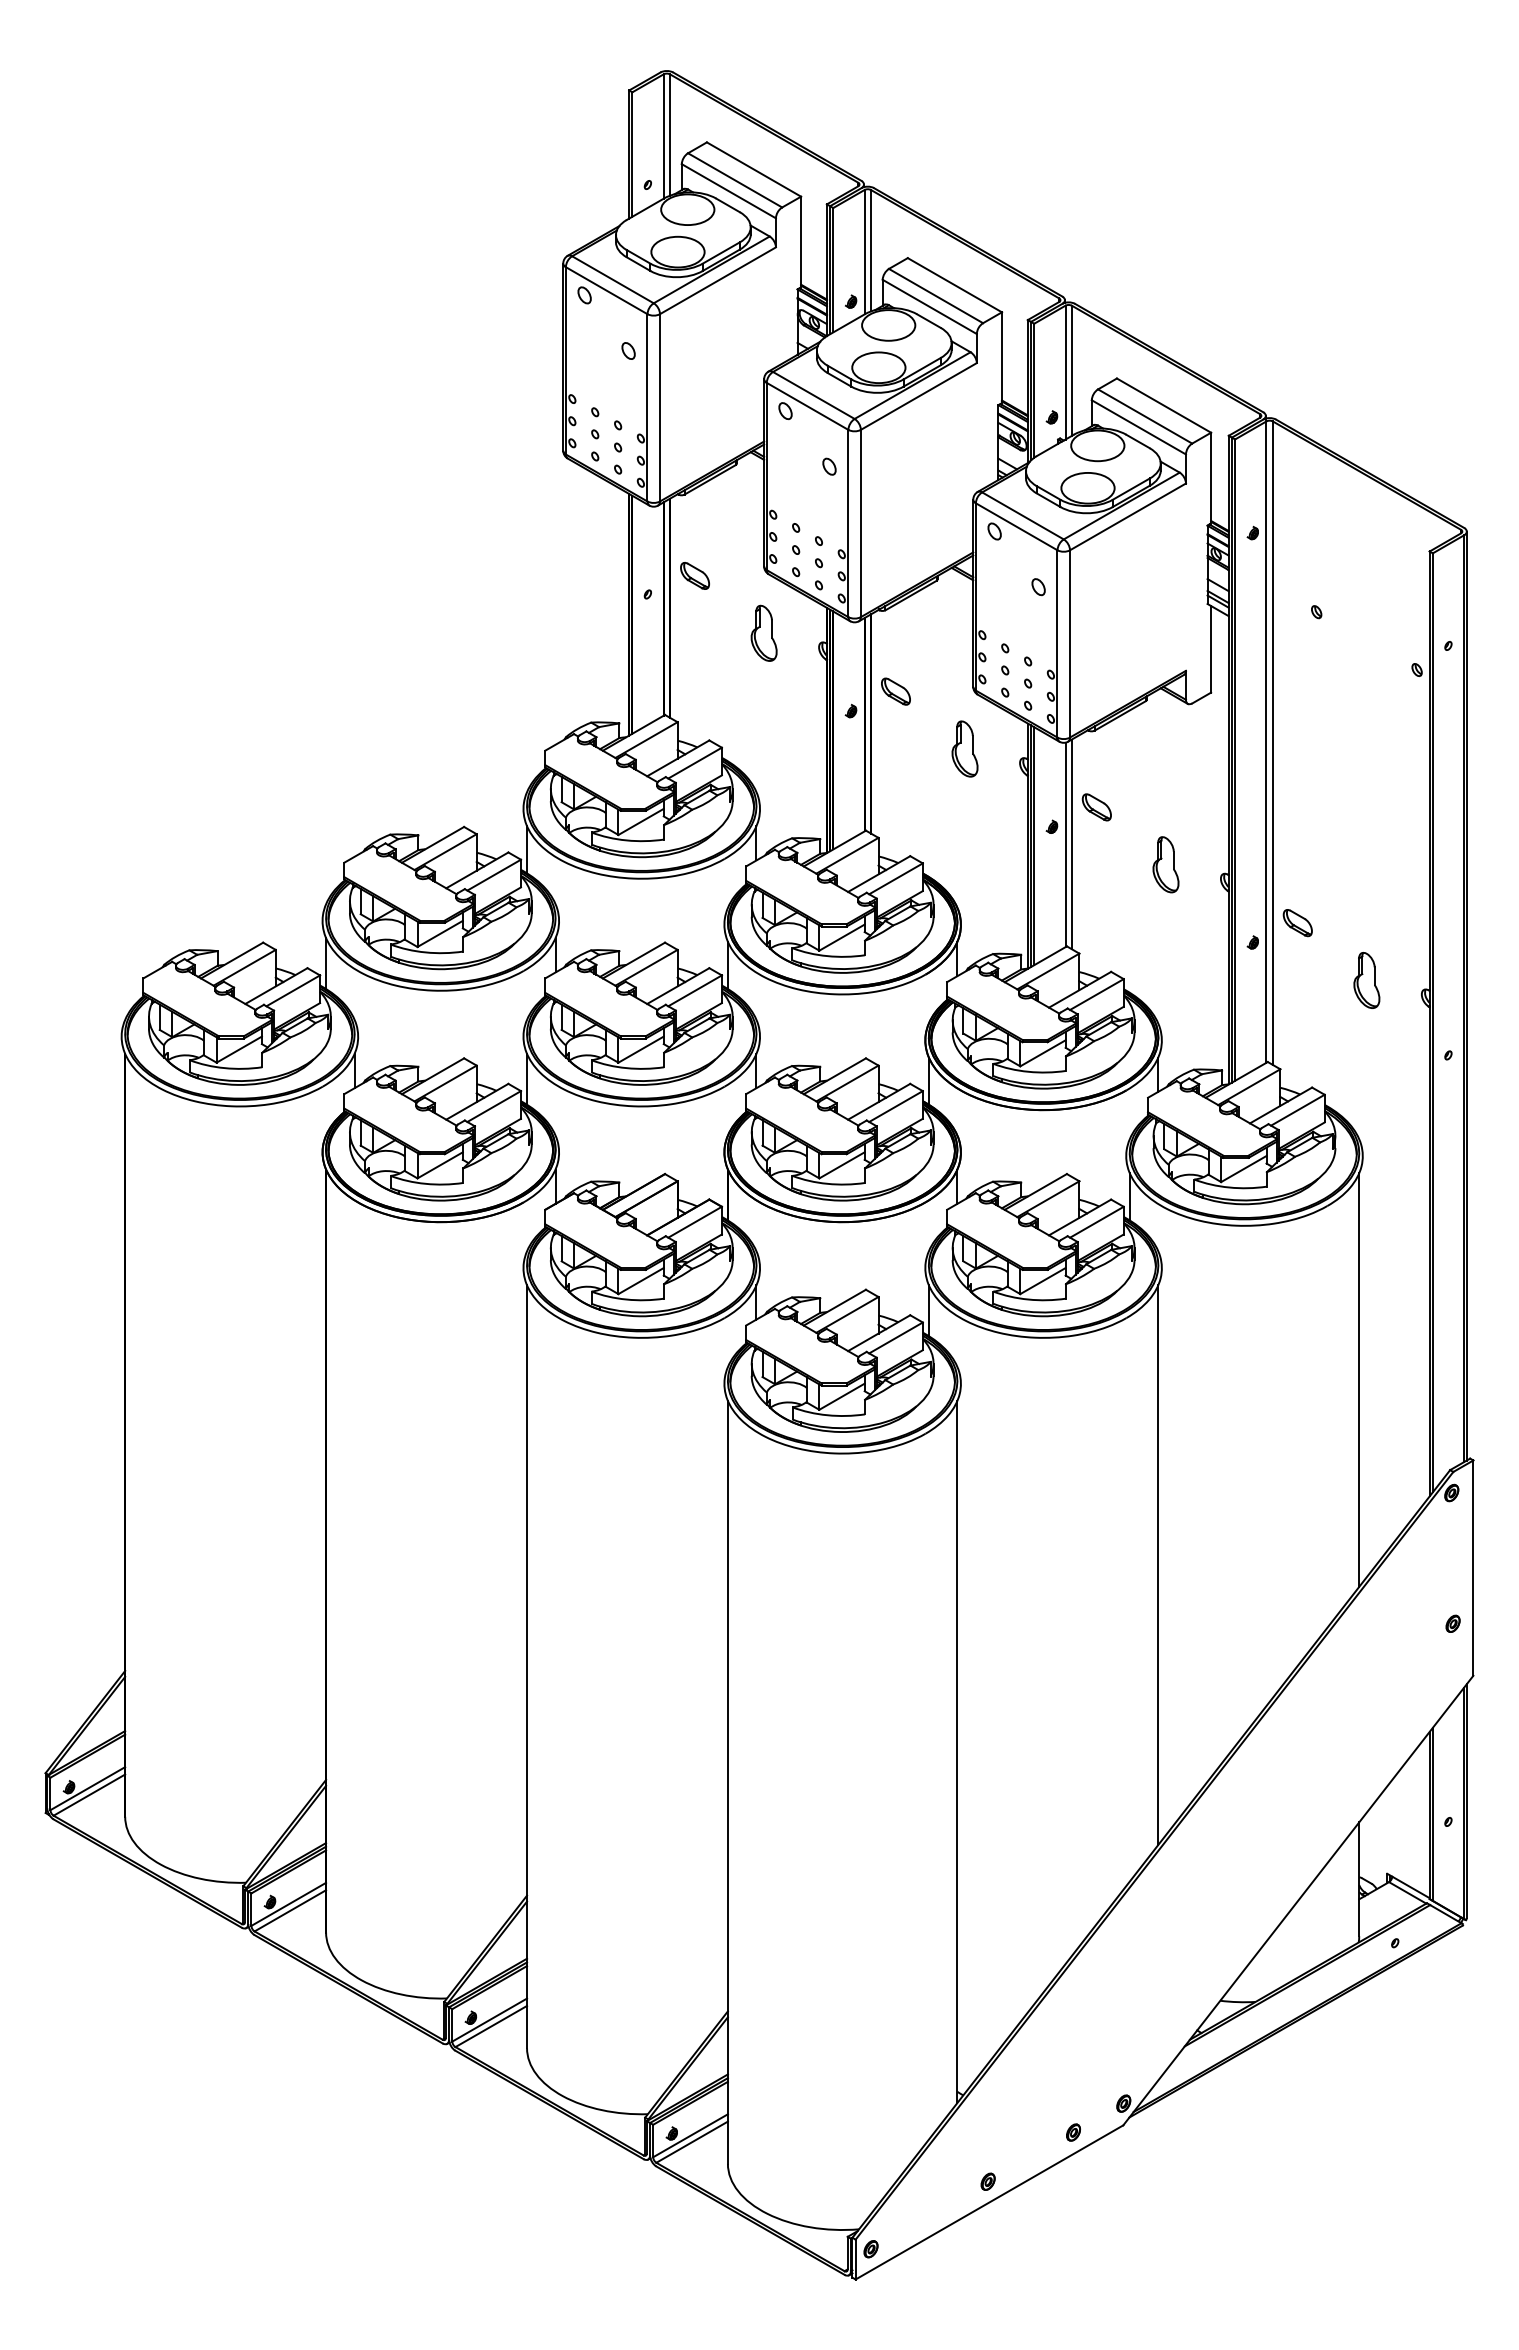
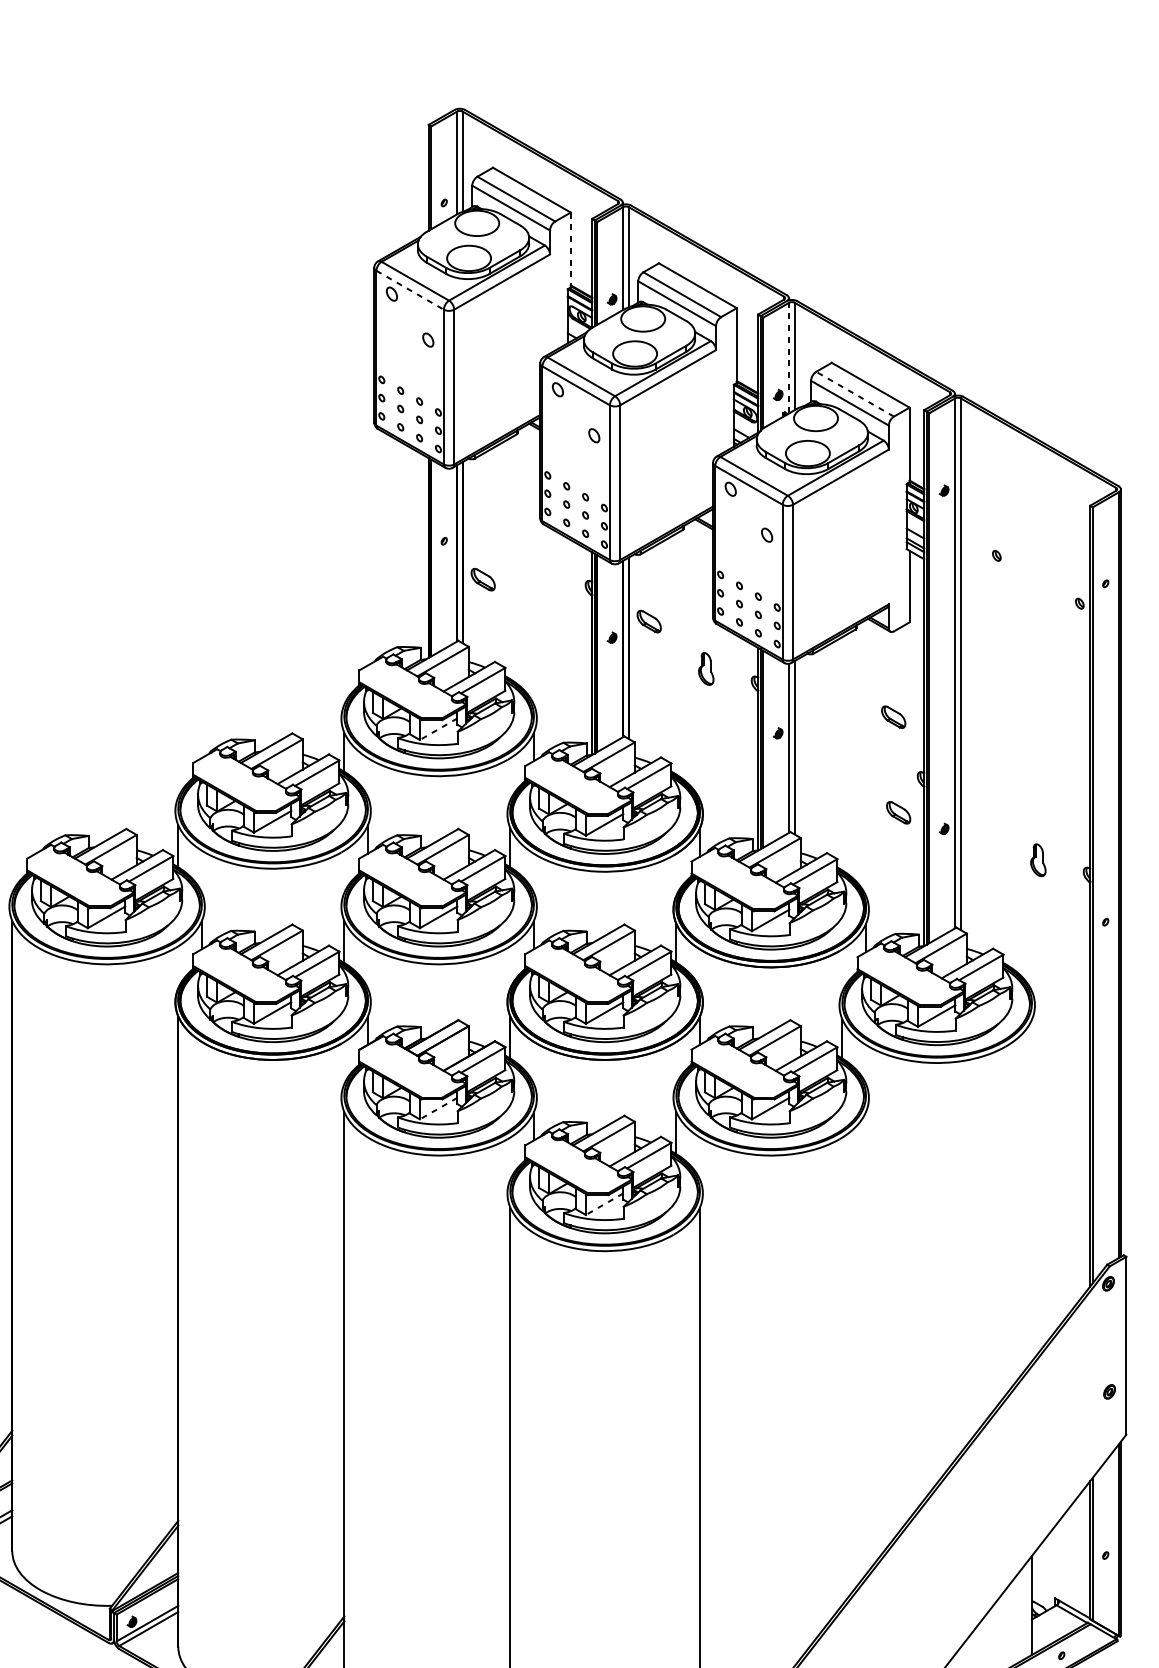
line: (801, 242) -> (571, 250), solid -> dashed
line: (607, 290) -> (410, 290), solid -> dashed
line: (1065, 372) -> (789, 357), solid -> dashed
line: (1144, 416) -> (854, 394), solid -> dashed
part: (694, 575) -> (482, 579), moved
part: (763, 632) -> (539, 572), removed
part: (964, 748) -> (705, 668), size x0.7
part: (1096, 807) -> (893, 717), moved
line: (640, 822) -> (438, 729), solid -> dashed
part: (1165, 864) -> (871, 764), removed
part: (1297, 923) -> (898, 813), moved
part: (1366, 980) -> (1038, 860), size x0.7
line: (640, 1281) -> (438, 1108), solid -> dashed
line: (1359, 1379) -> (1032, 1189), removed
line: (841, 1397) -> (604, 1204), solid -> dashed
line: (1158, 1564) -> (866, 1342), removed

